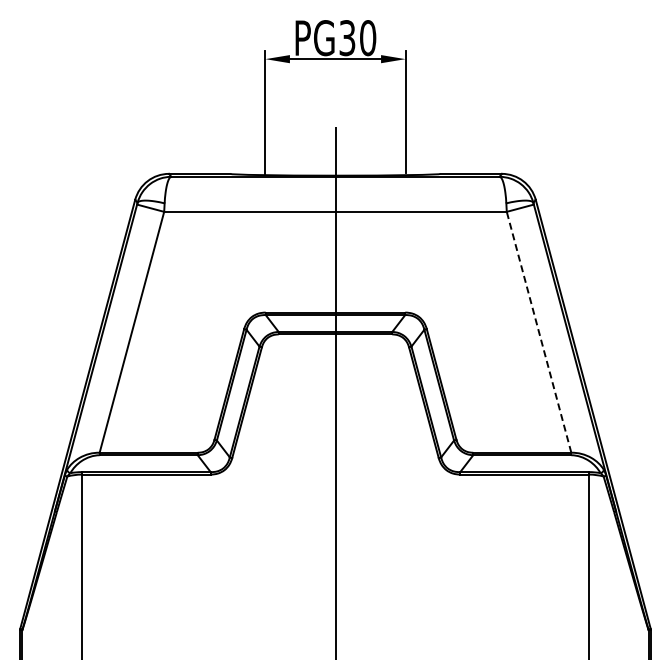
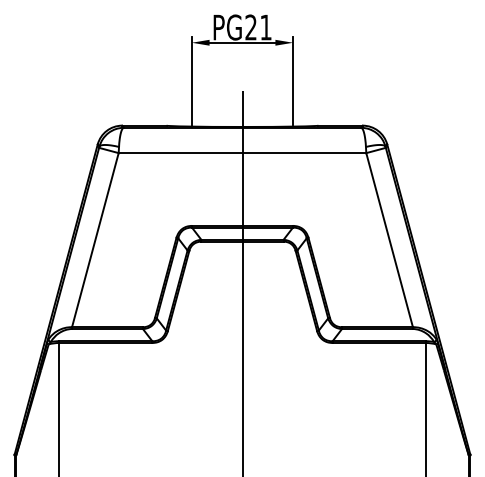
text: (357, 38) -> (258, 27), PG30 -> PG21
line: (539, 332) -> (389, 240), dashed -> solid

